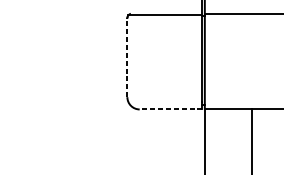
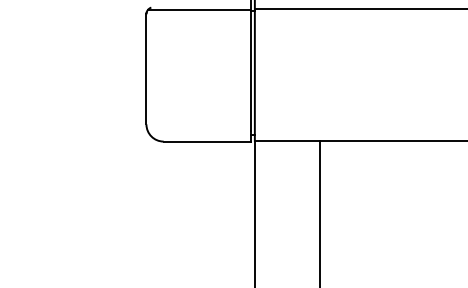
line: (127, 57) -> (146, 68), dashed -> solid
line: (170, 109) -> (207, 141), dashed -> solid

